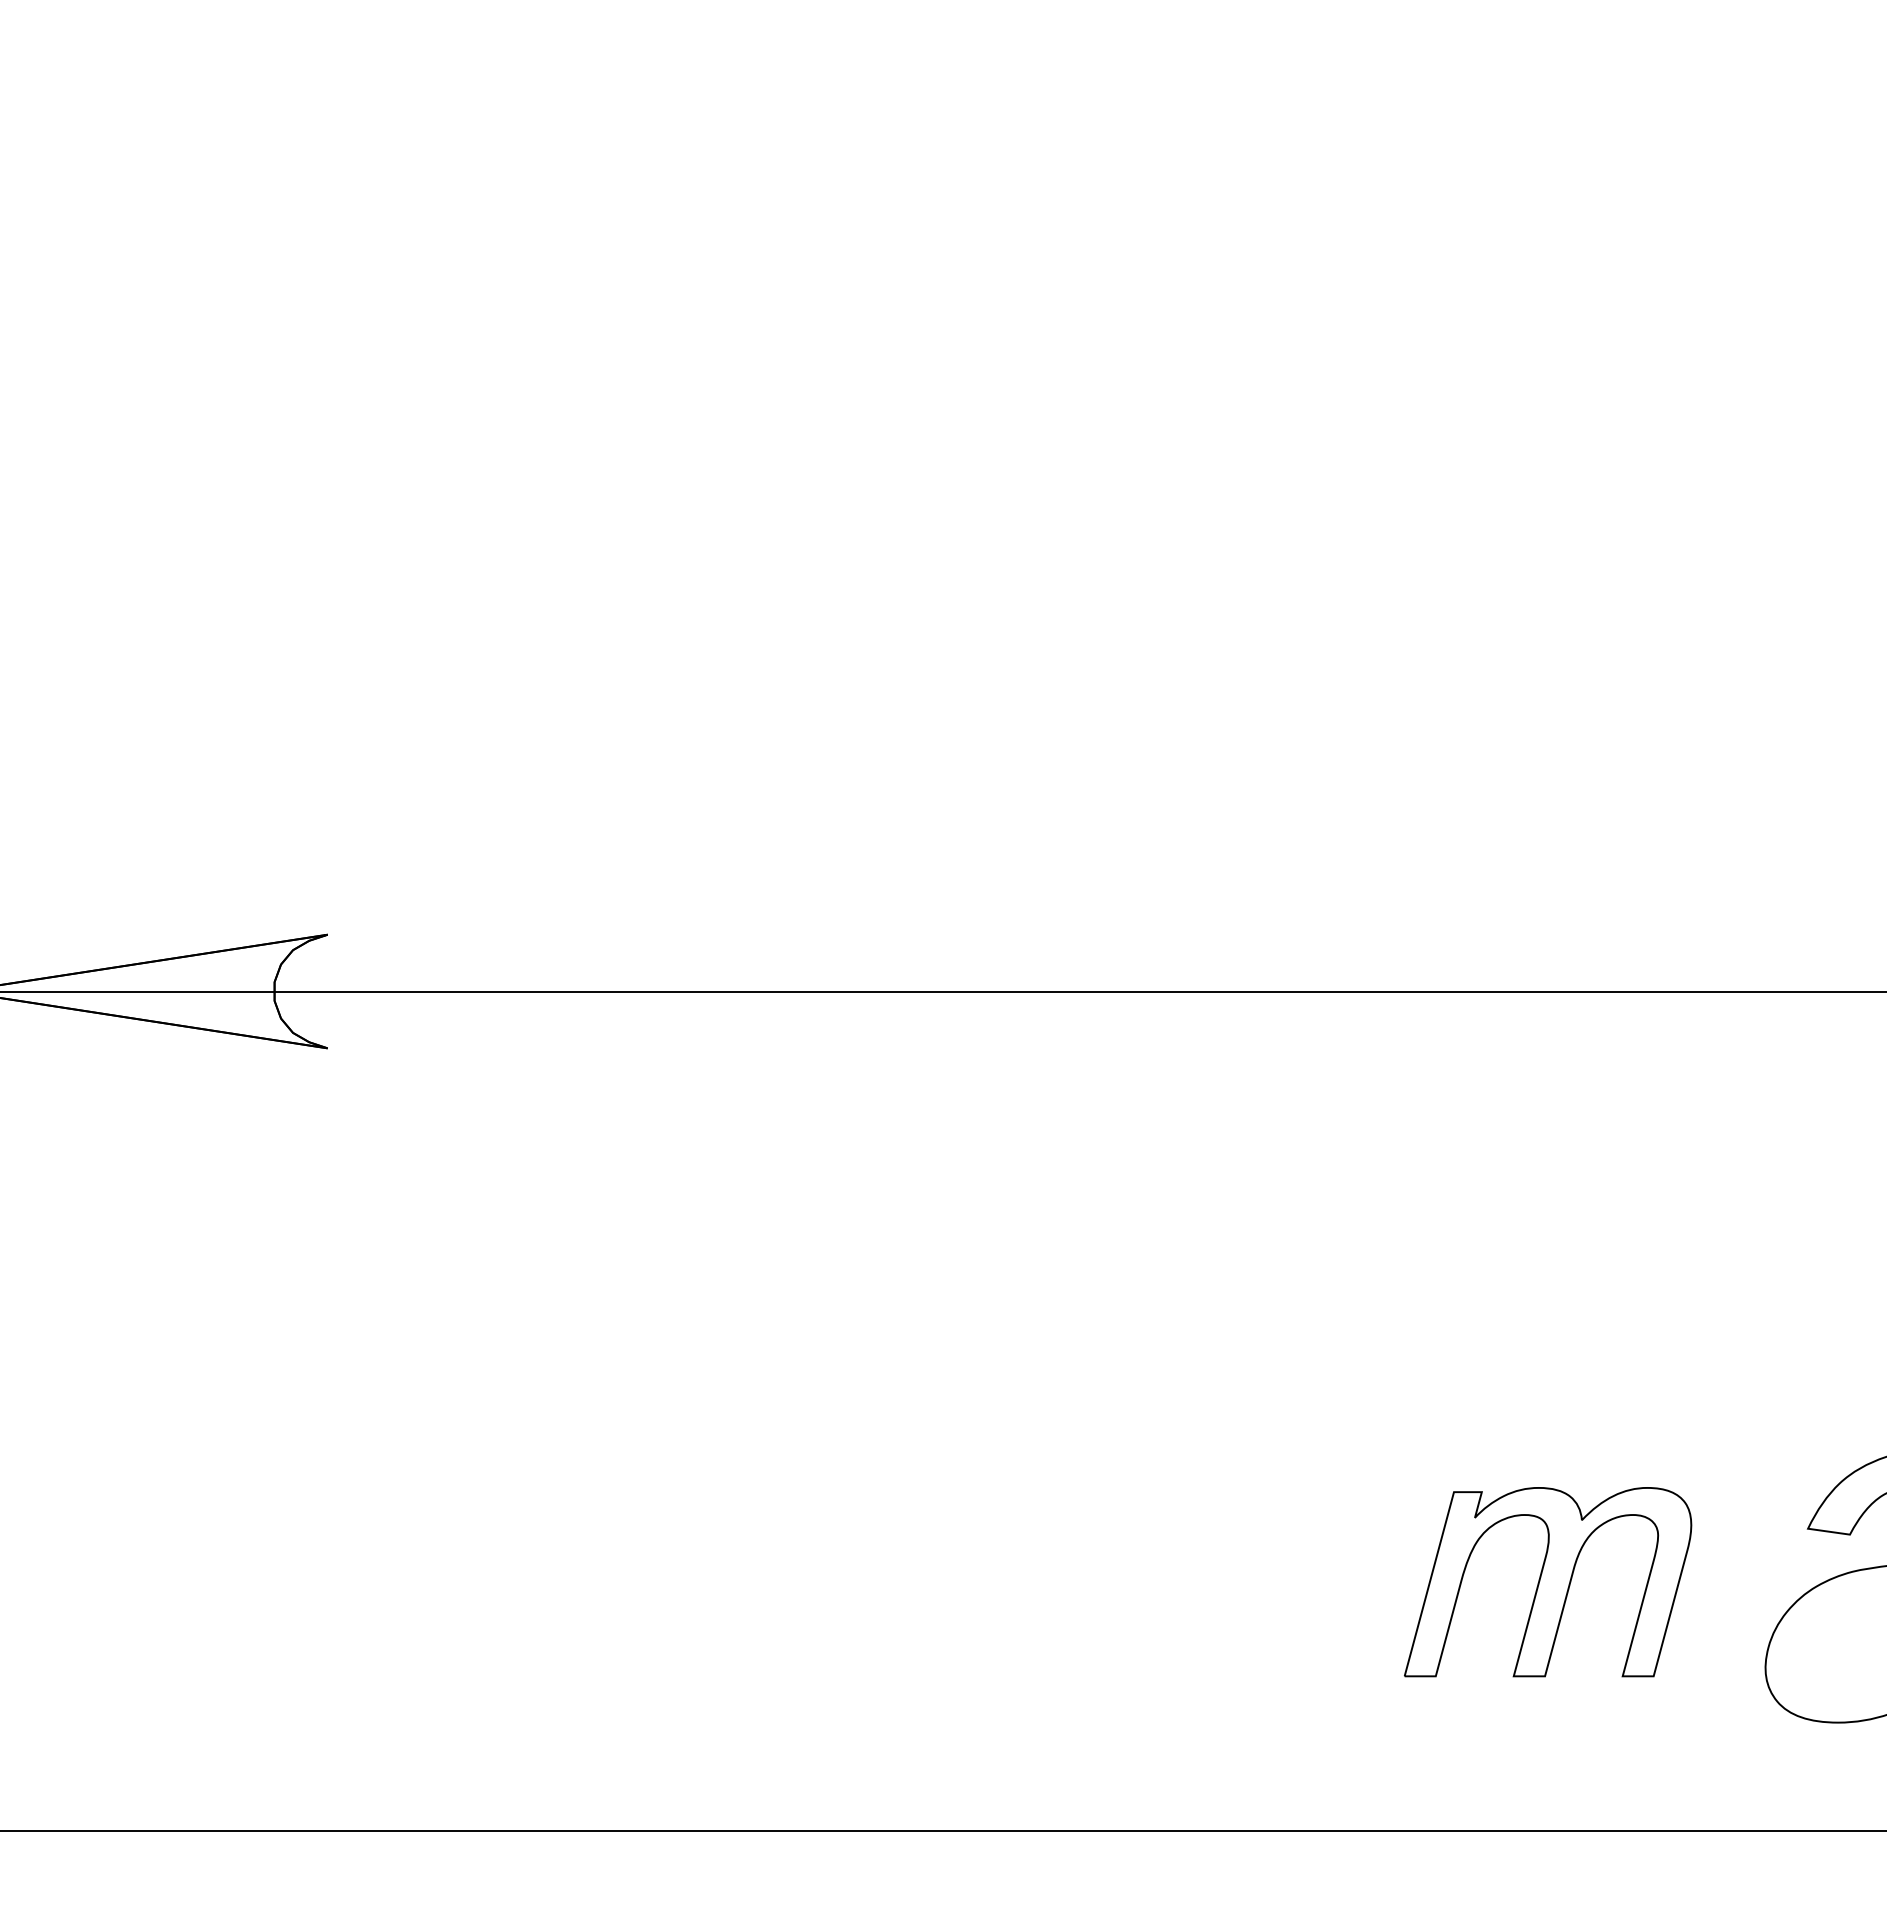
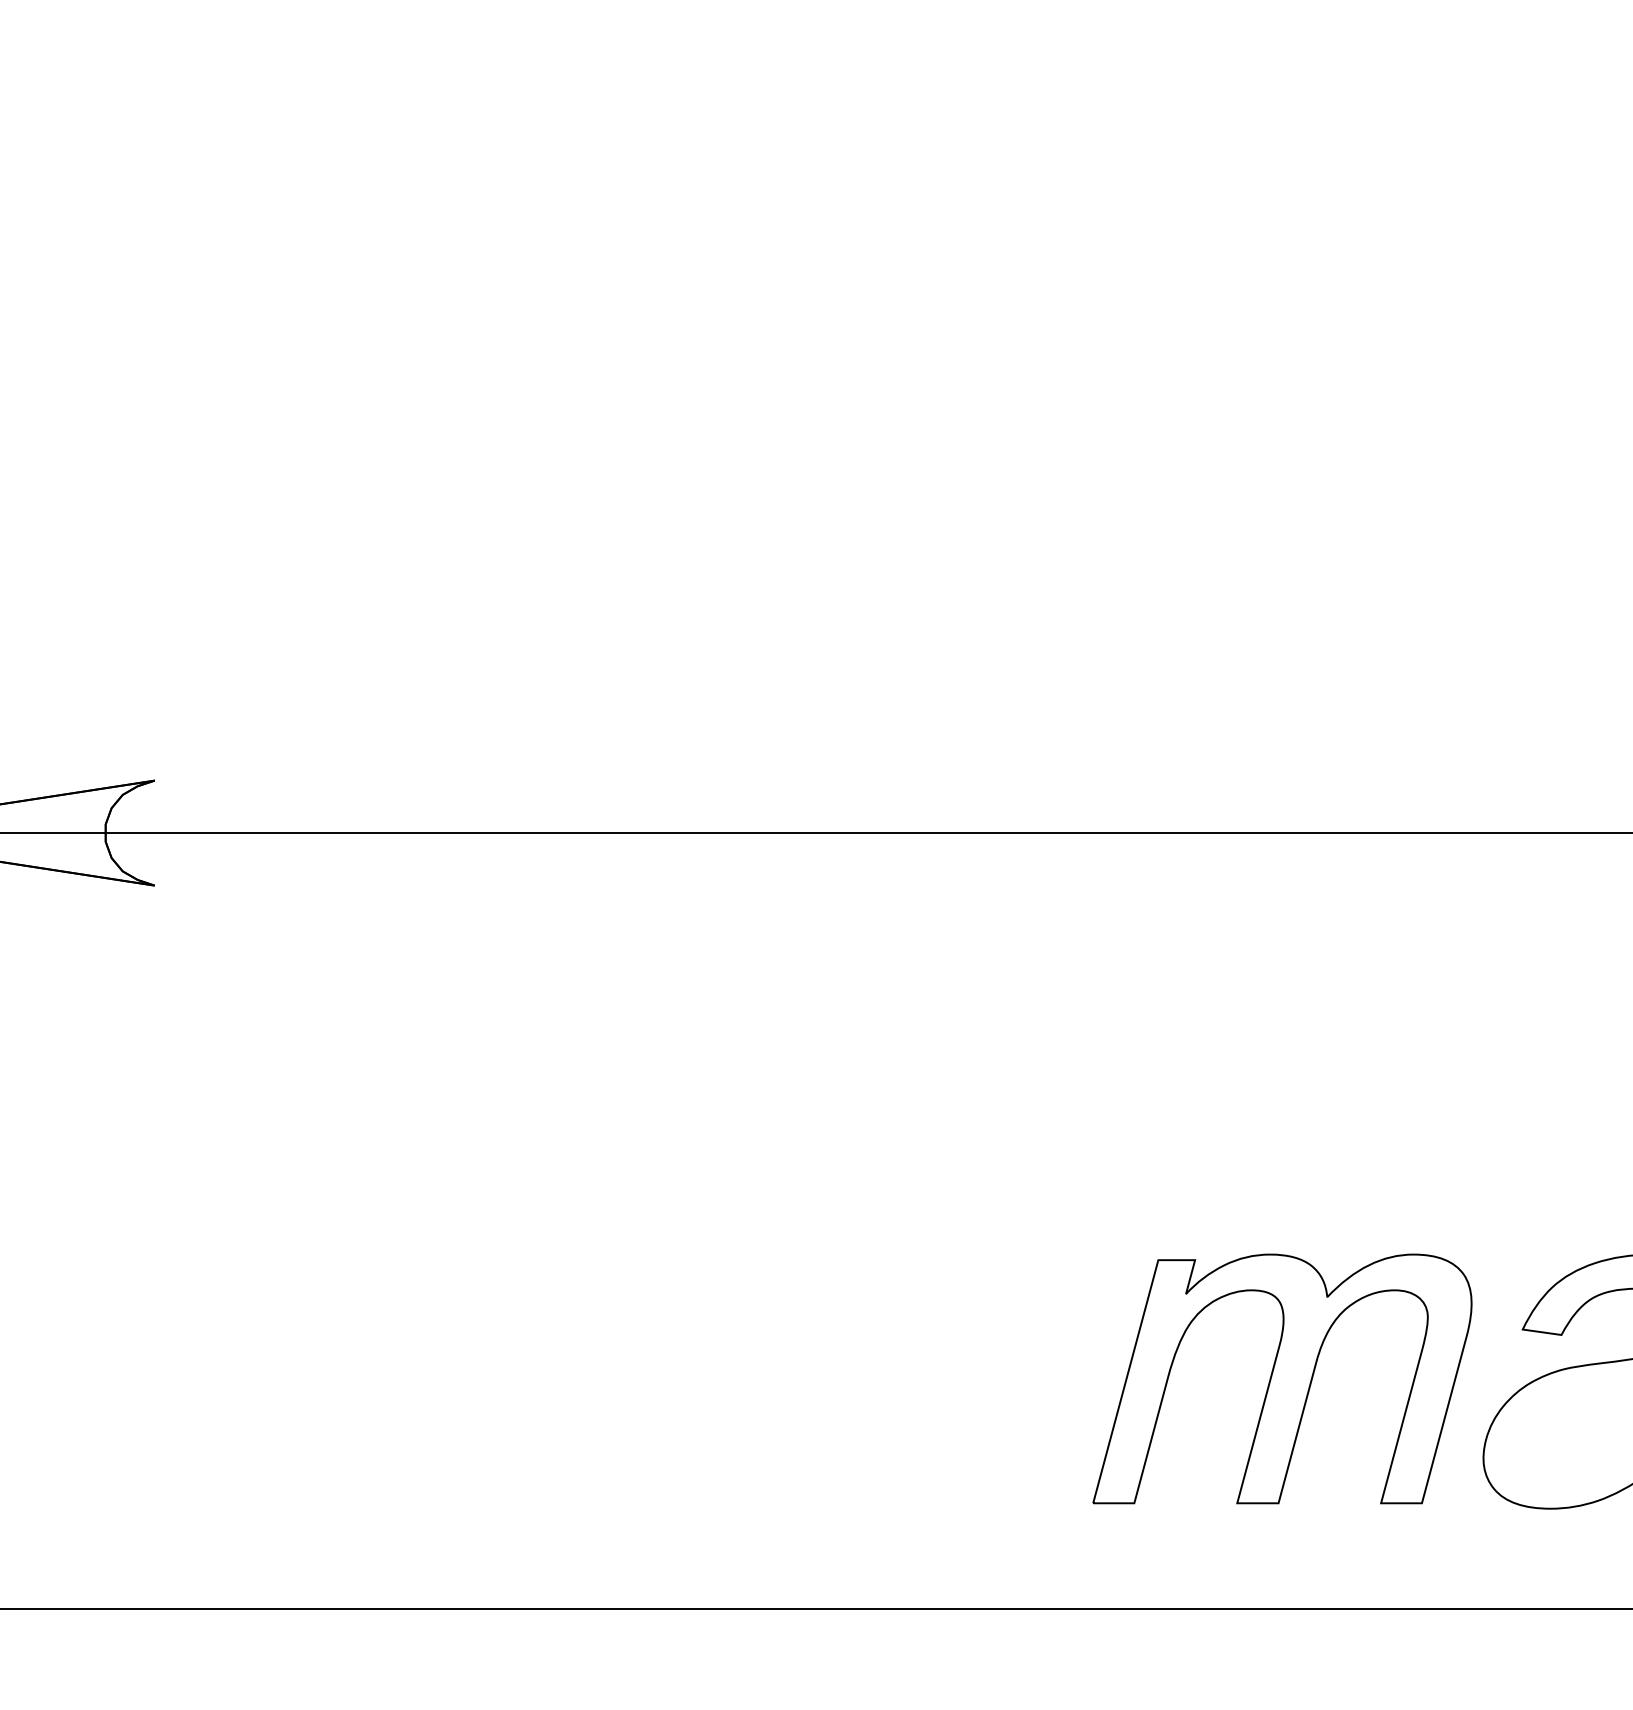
part: (1547, 1581) -> (1281, 1378), size x1.43

